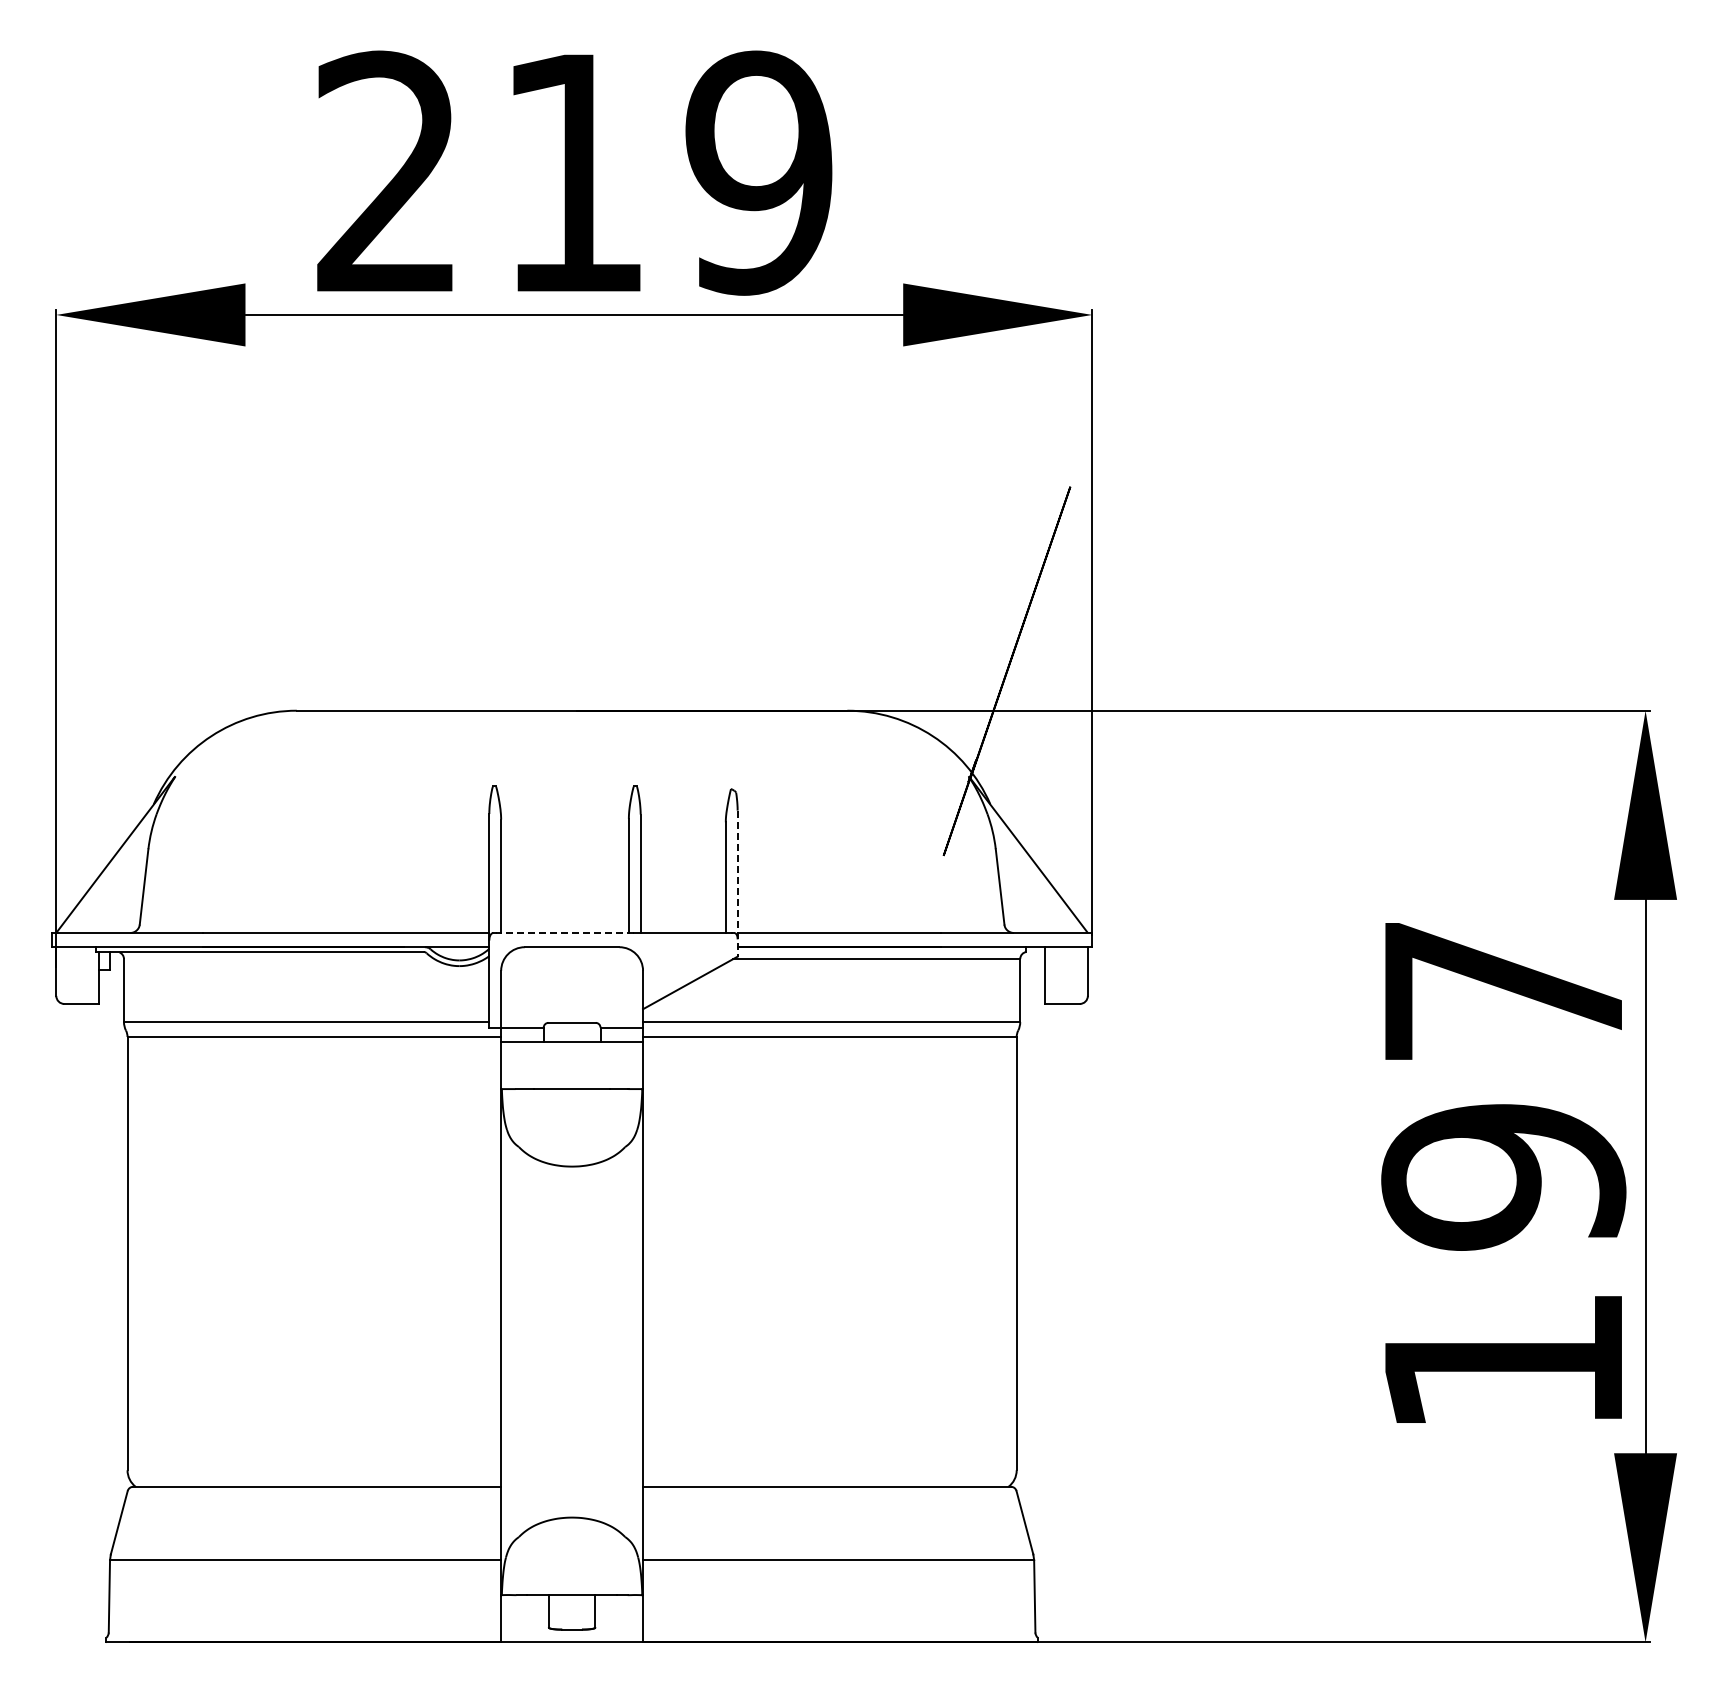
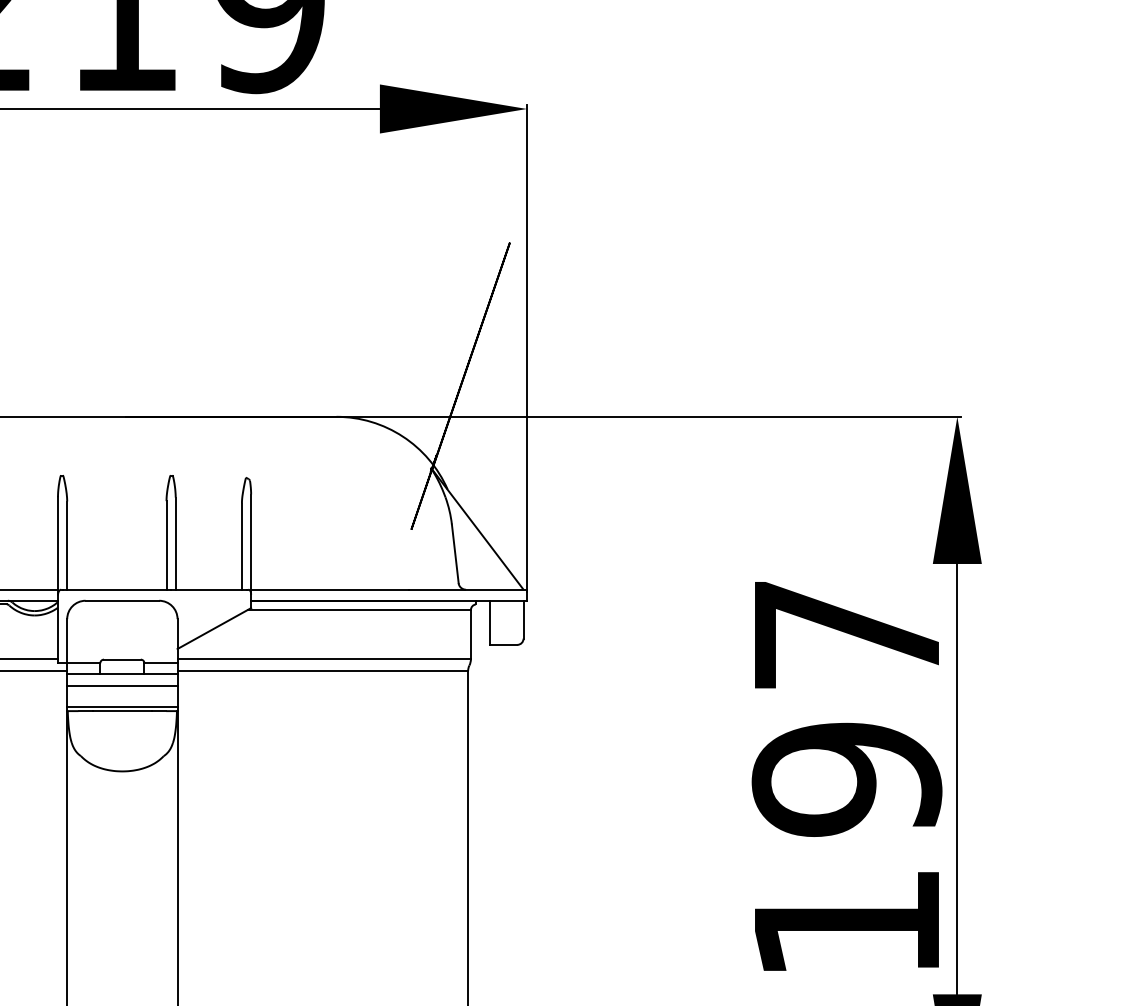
line: (737, 884) -> (251, 551), dashed -> solid
line: (564, 933) -> (116, 590), dashed -> solid
line: (572, 1056) -> (122, 685), added
line: (572, 1084) -> (122, 707), added

